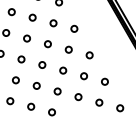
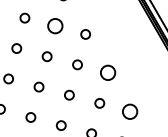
circle: (53, 23) -> (55, 26), size x1.6
circle: (89, 55) -> (107, 73), size x1.6
circle: (104, 81) -> (129, 111), size x1.6

